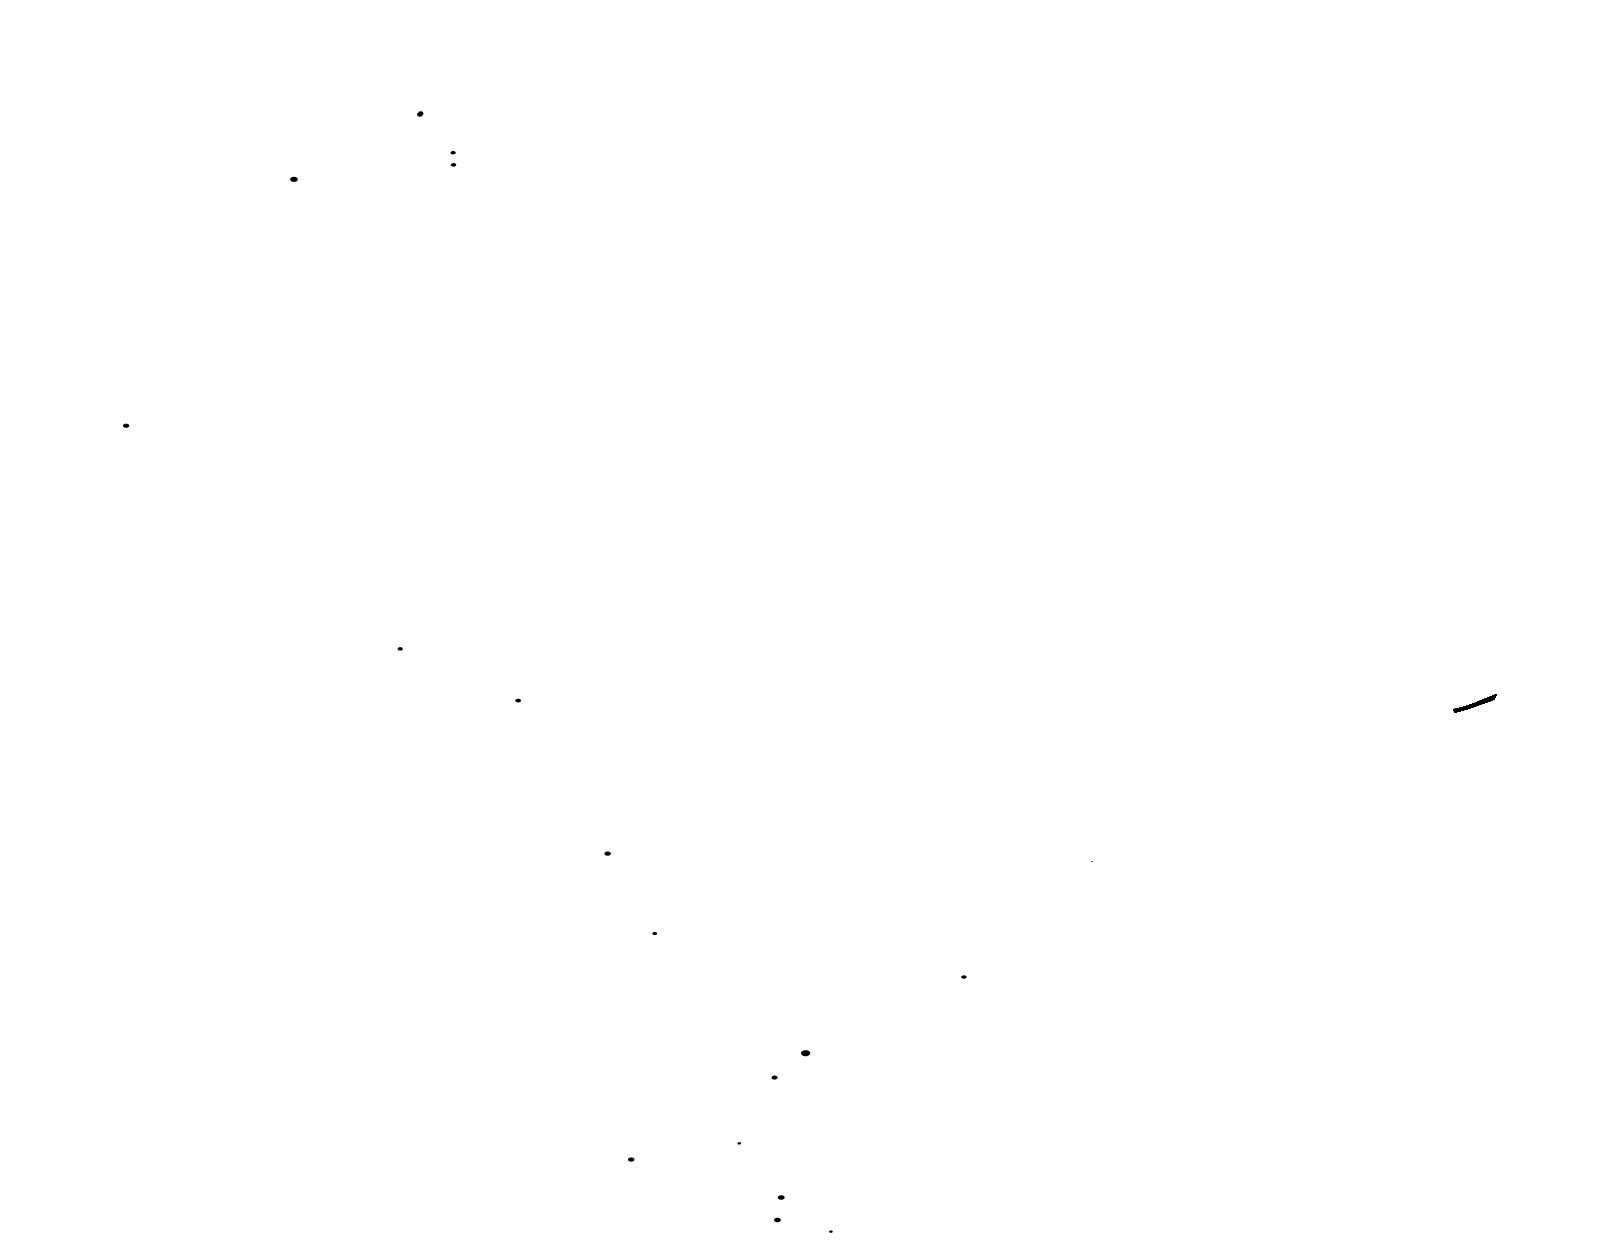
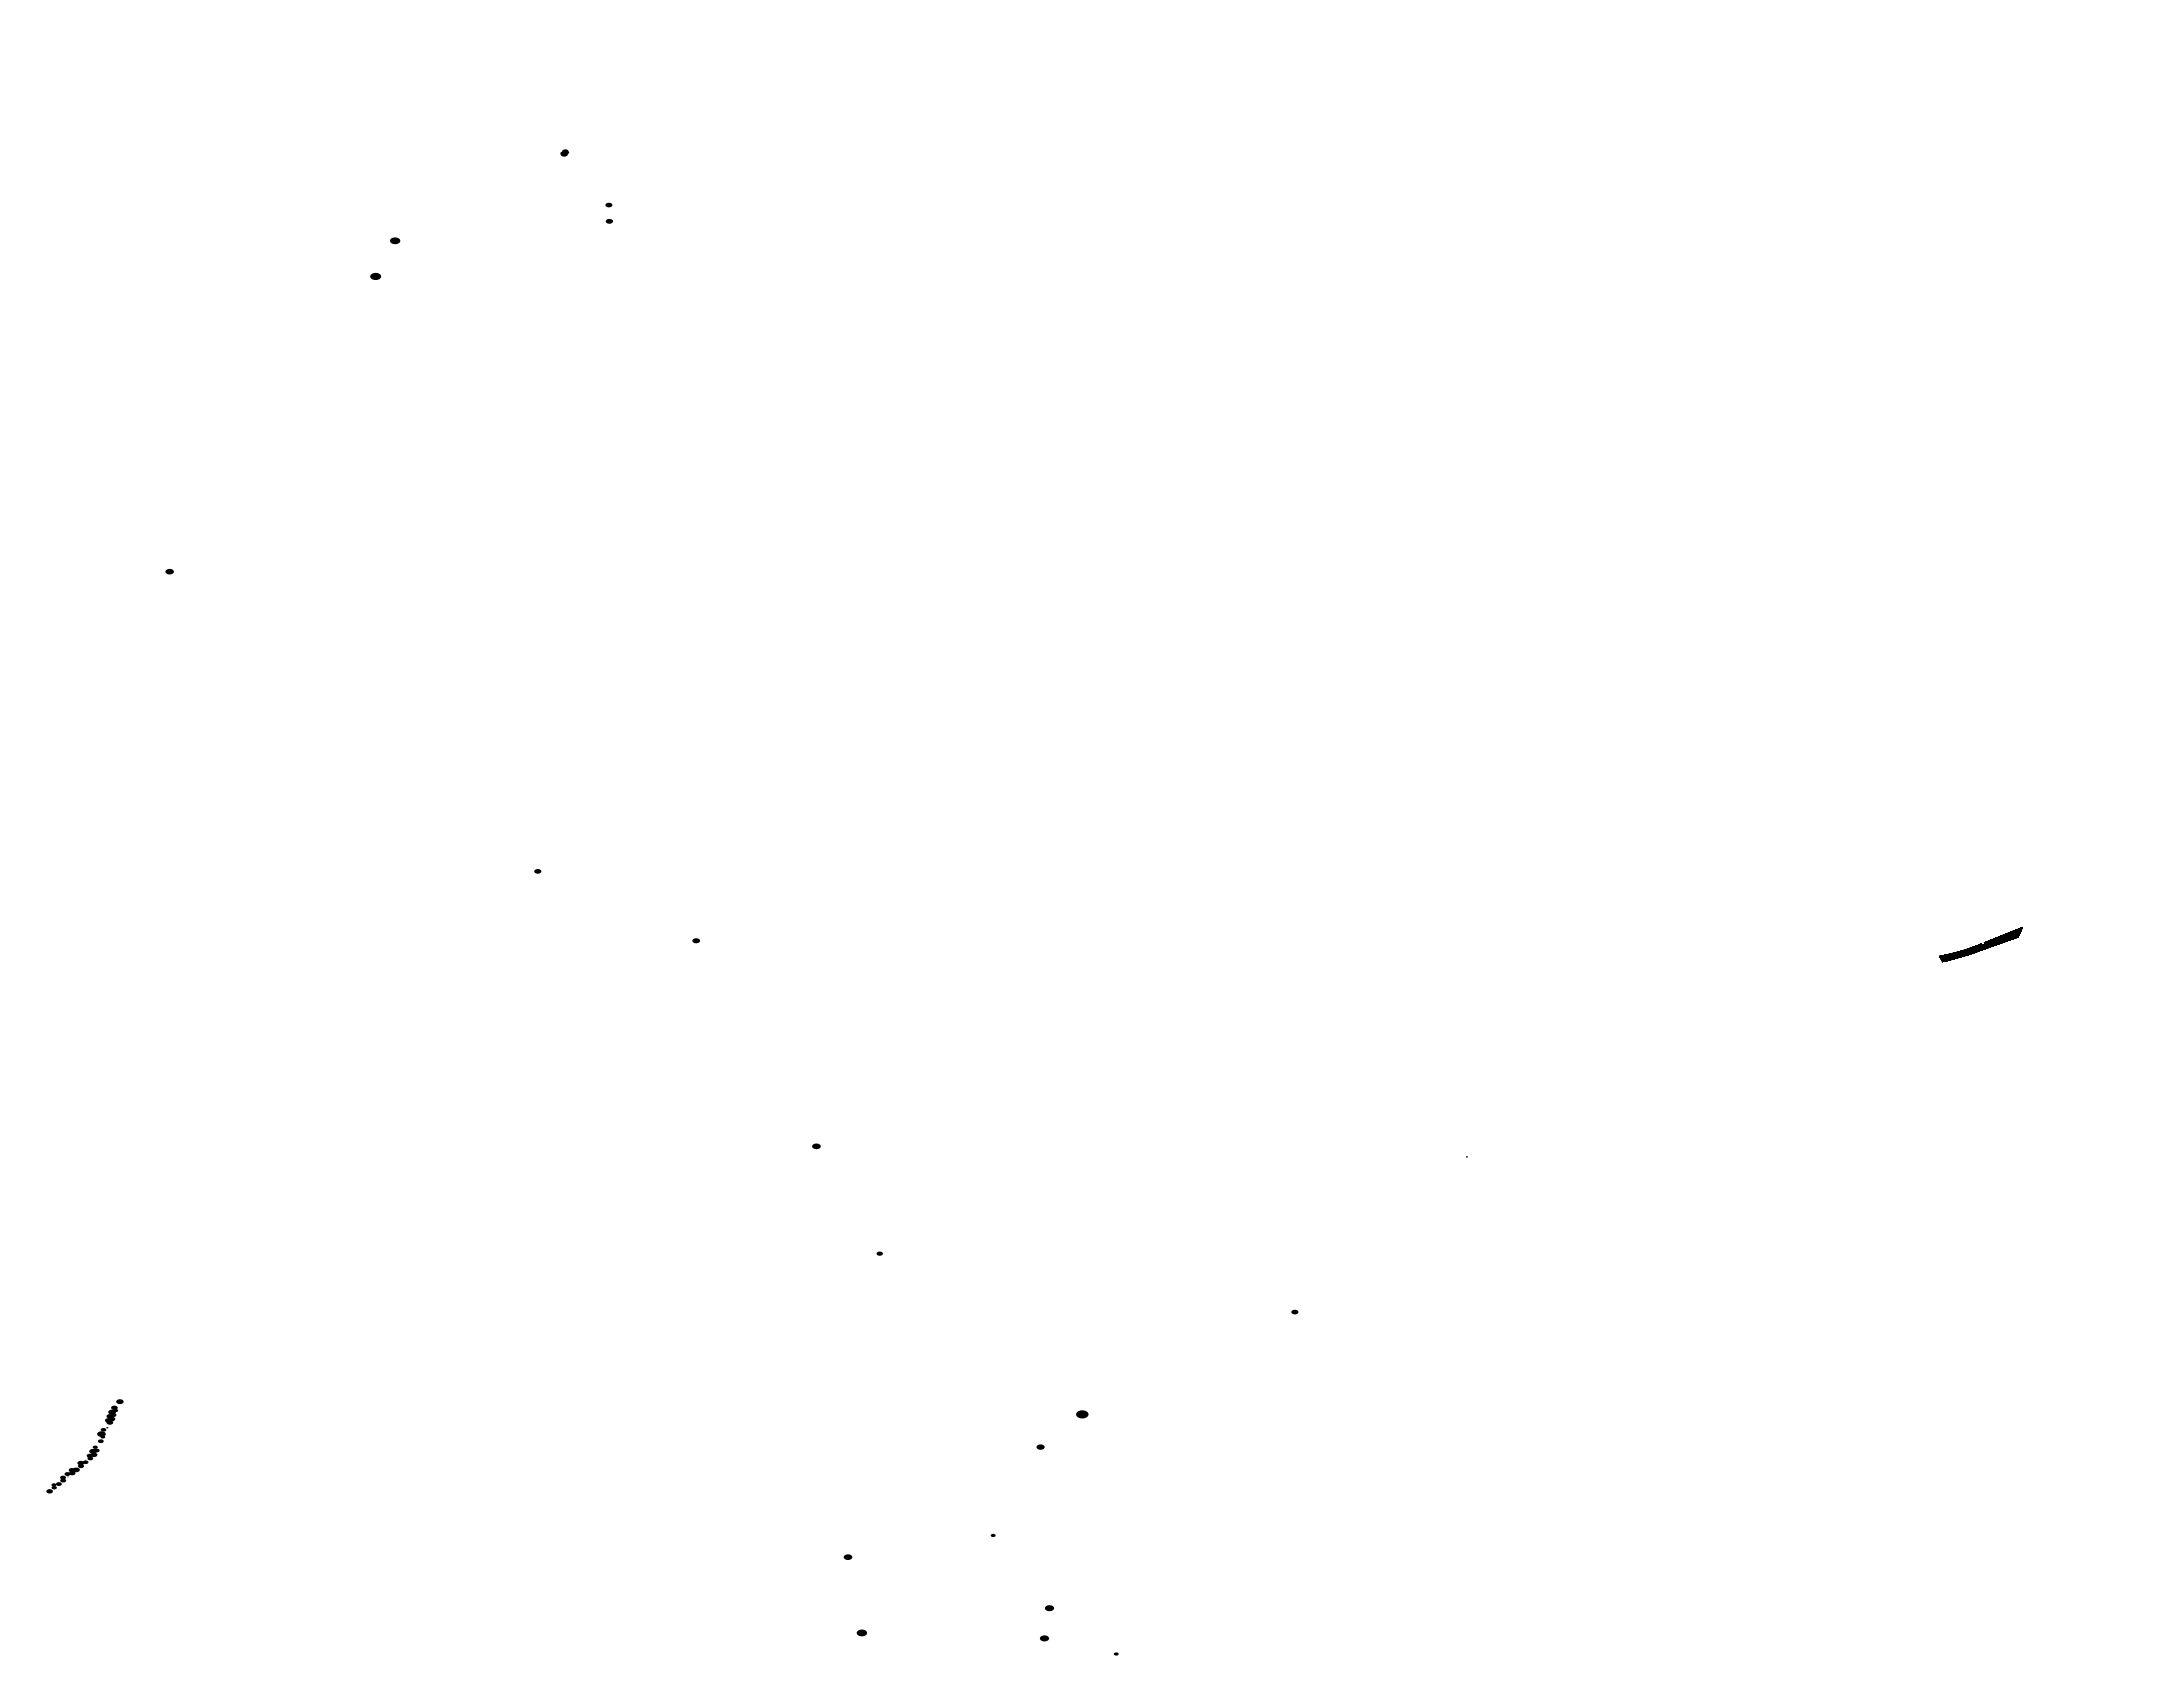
fill: (279, 205) -> (375, 276), added
part: (1474, 703) -> (1980, 944), size x1.43
part: (66, 1080) -> (89, 1450), added
fill: (641, 1215) -> (861, 1632), added

